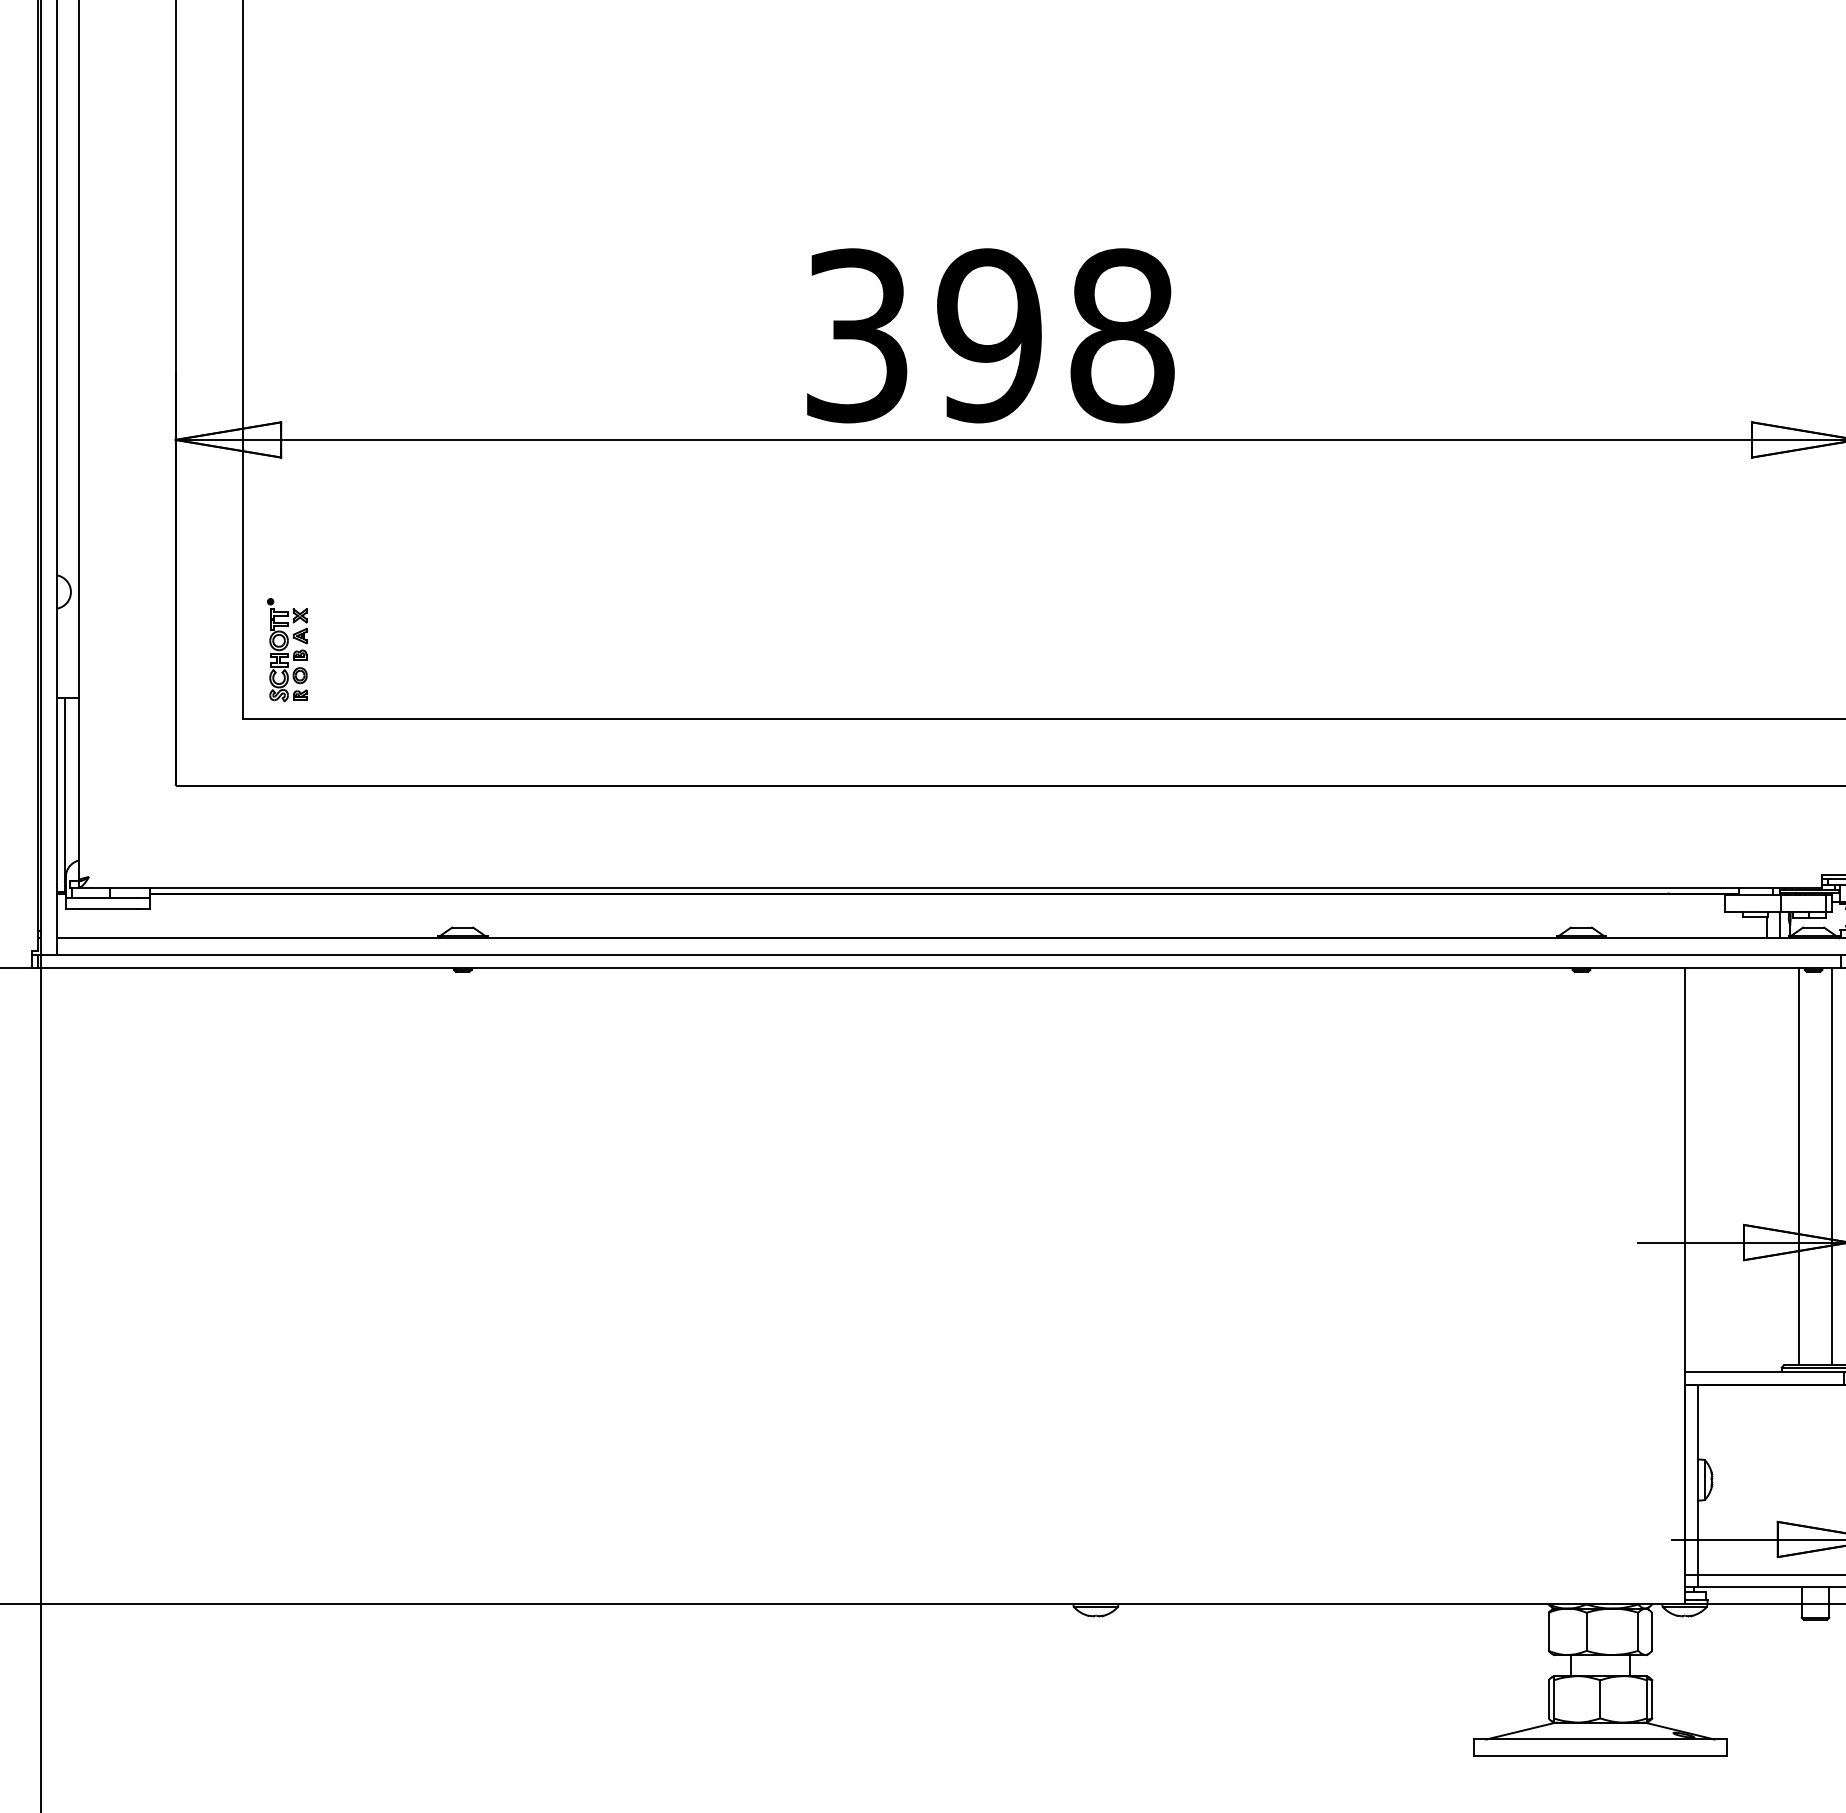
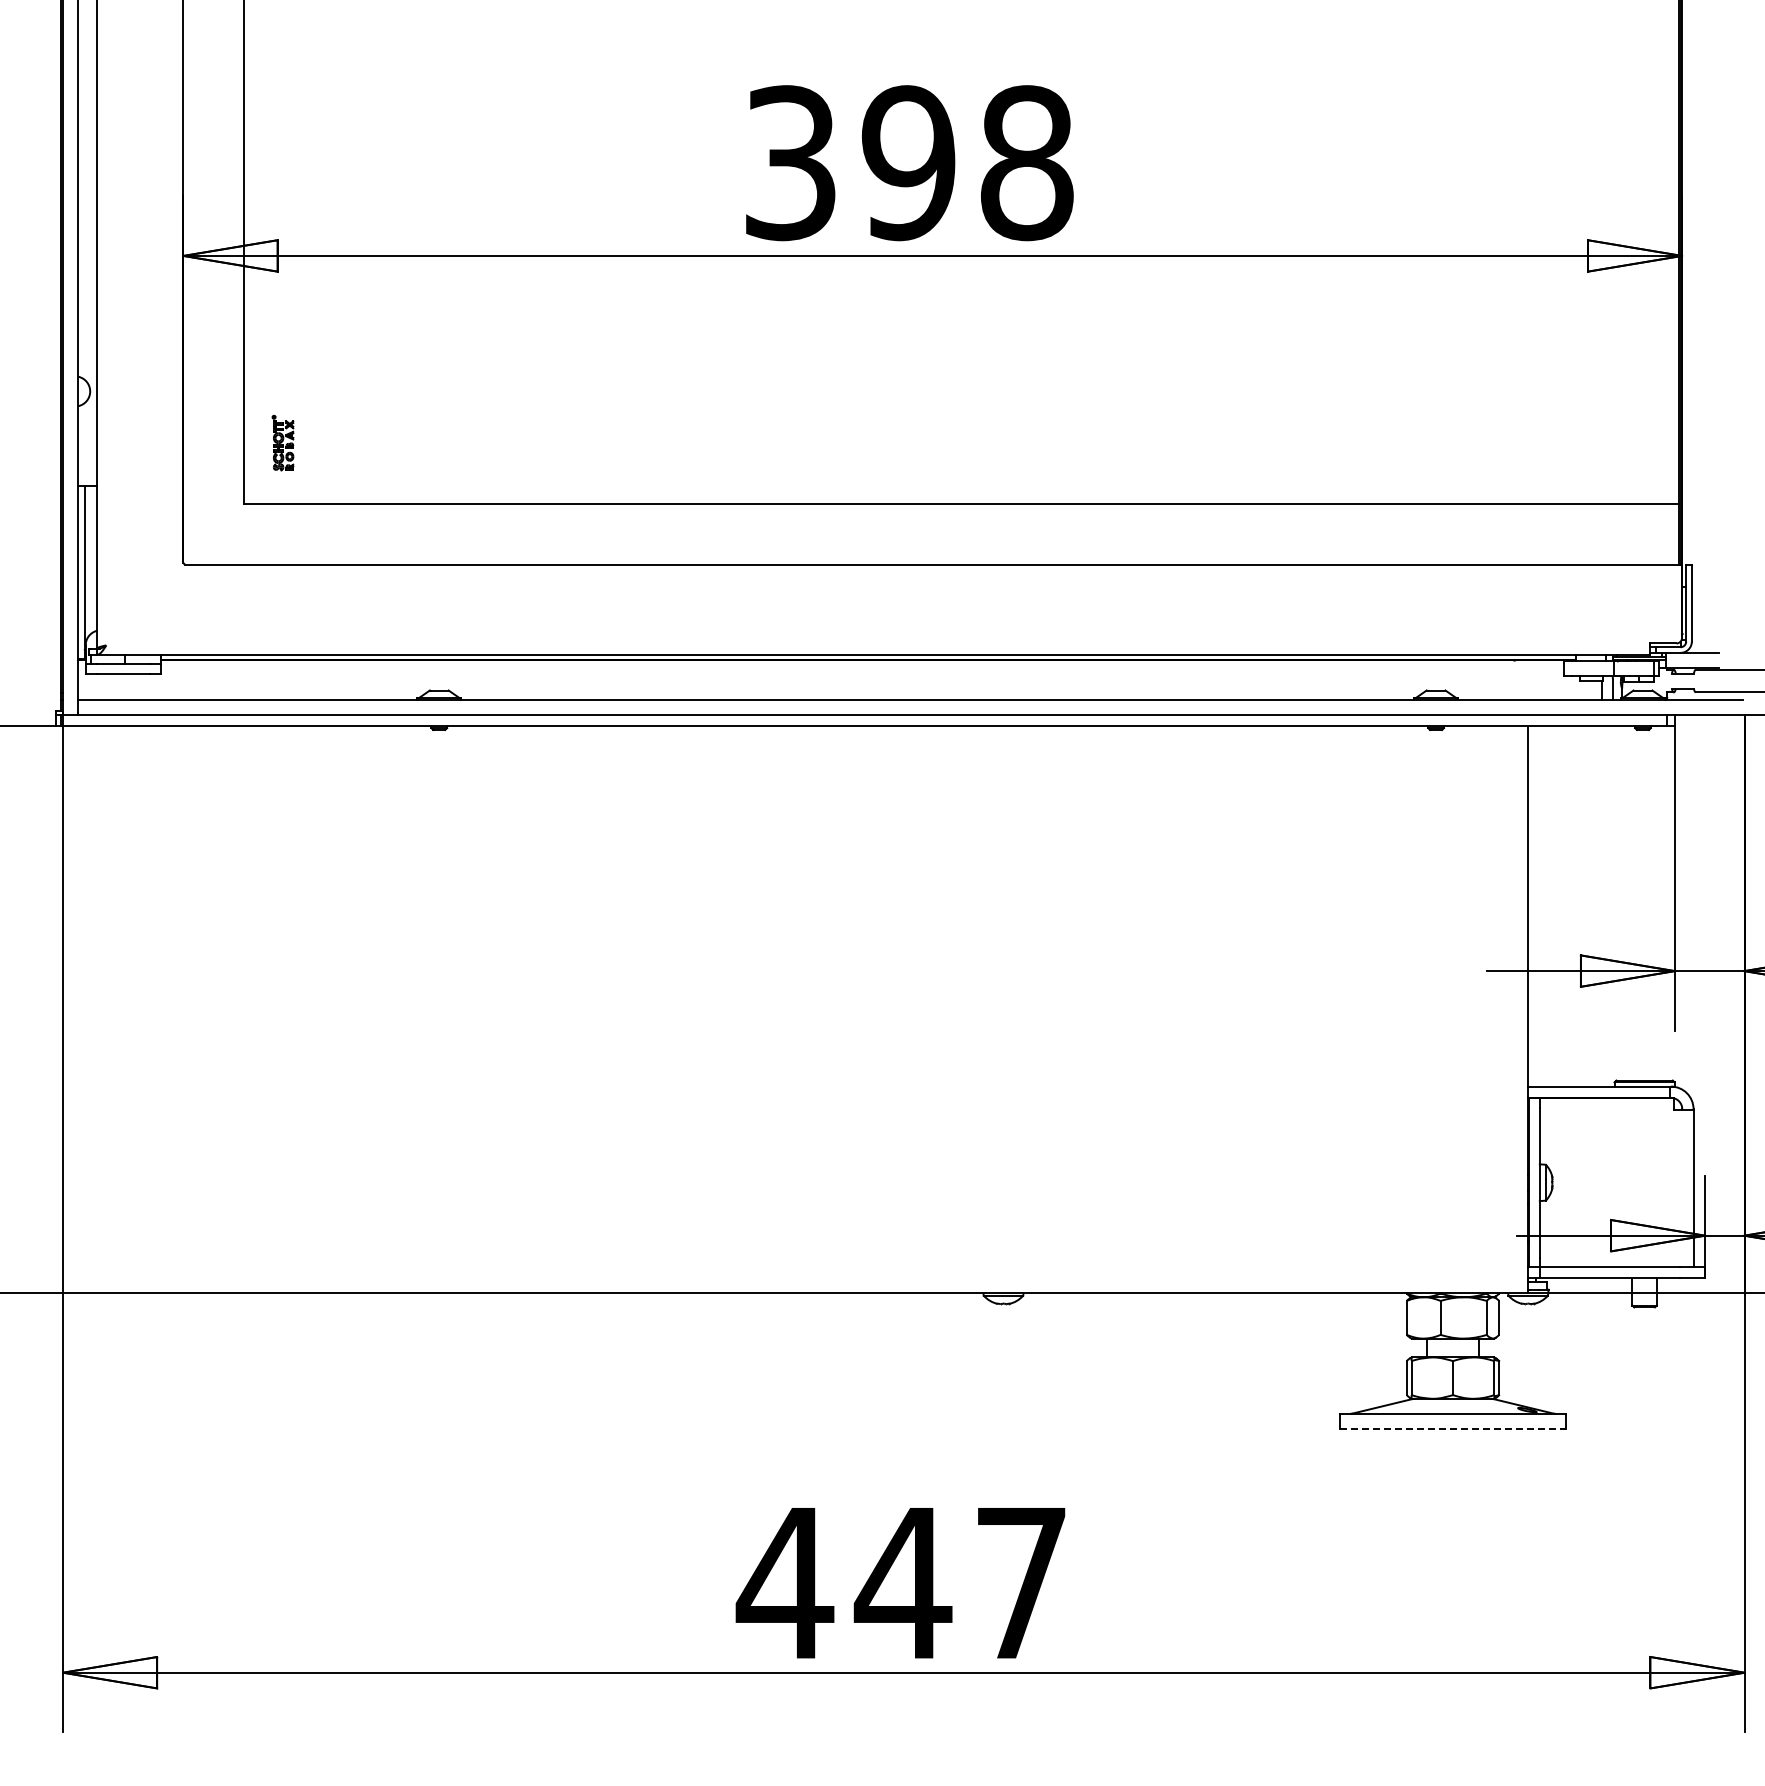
part: (286, 649) -> (282, 442), size x0.6
line: (1798, 1166) -> (1629, 903), removed
line: (1832, 1166) -> (1659, 903), removed
line: (1600, 1755) -> (1453, 1428), solid -> dashed

